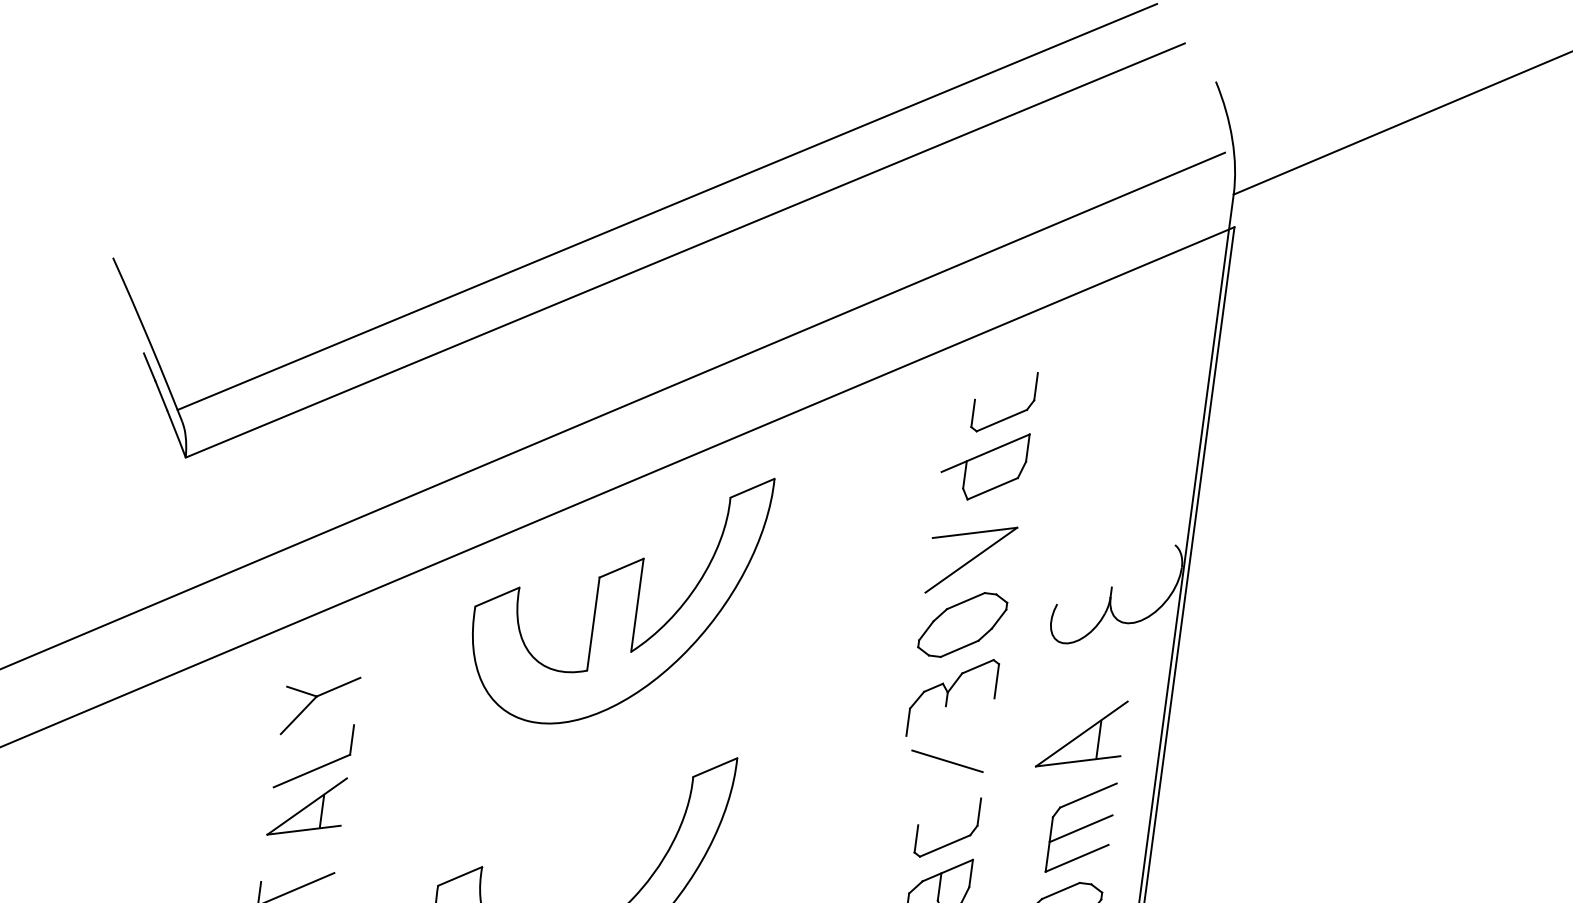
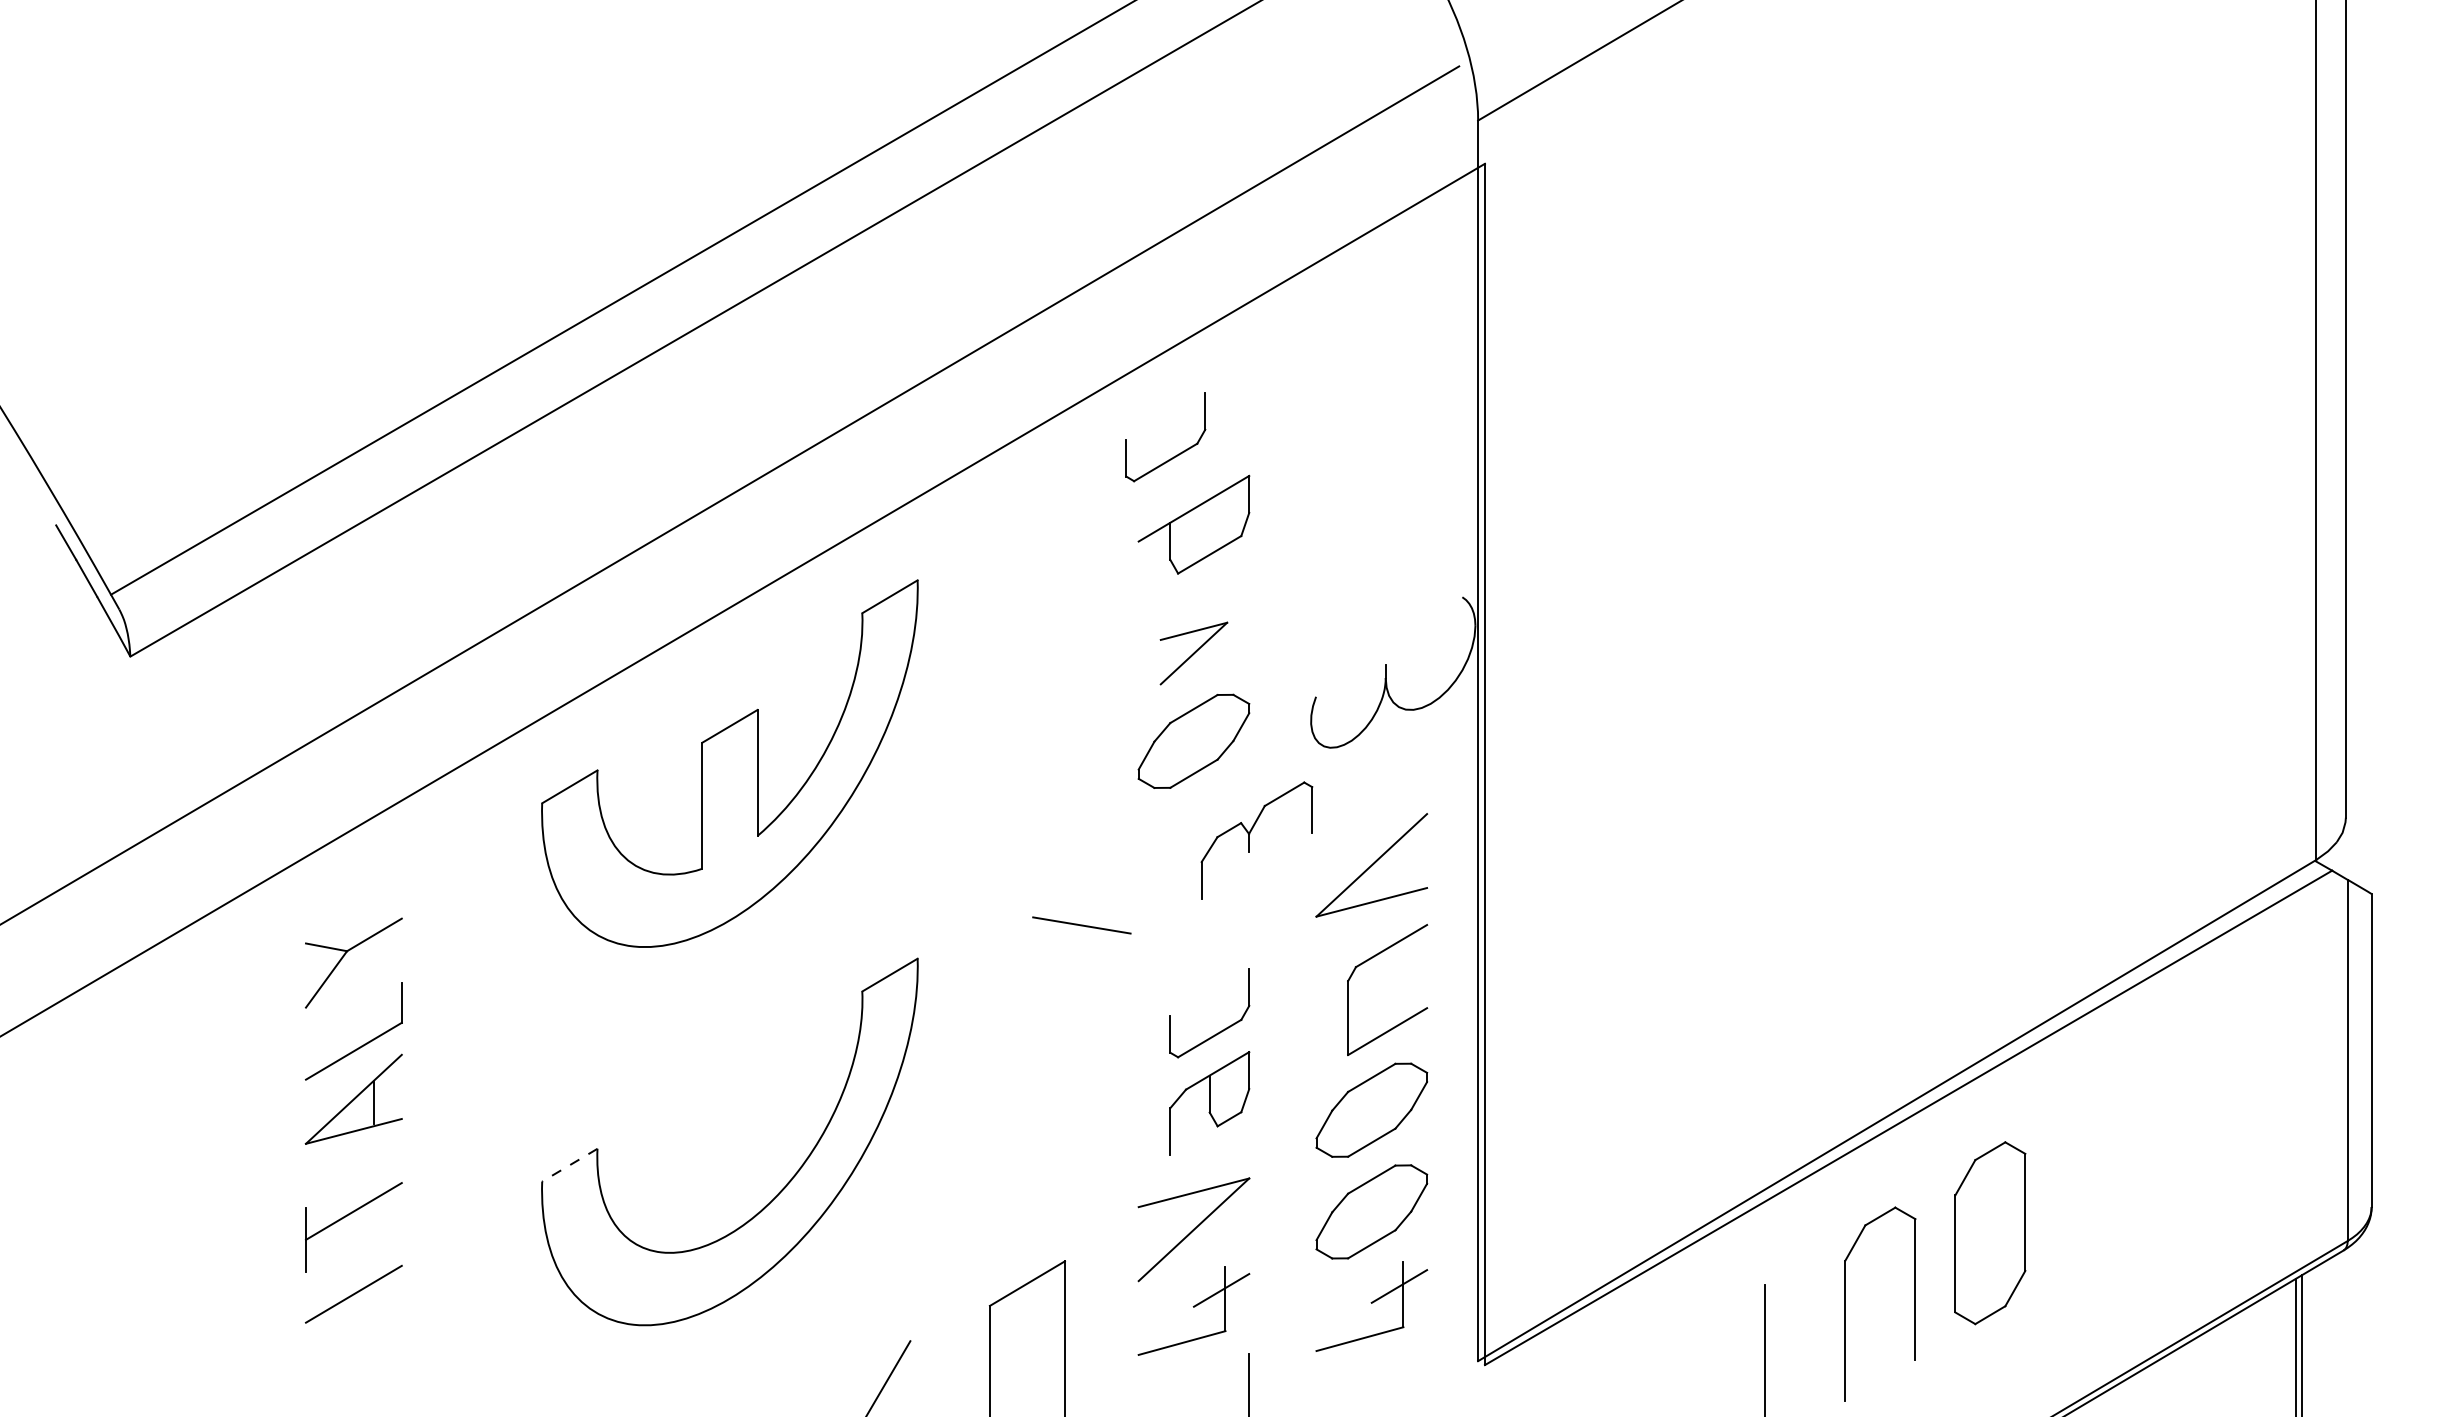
part: (1009, 416) -> (1175, 455), moved
part: (971, 560) -> (1193, 653), size x0.6
part: (947, 697) -> (1249, 840), moved
line: (1098, 739) -> (1395, 869), removed
line: (947, 761) -> (1081, 925), moved
line: (1080, 828) -> (1387, 991), removed
line: (459, 876) -> (569, 1165), solid -> dashed

